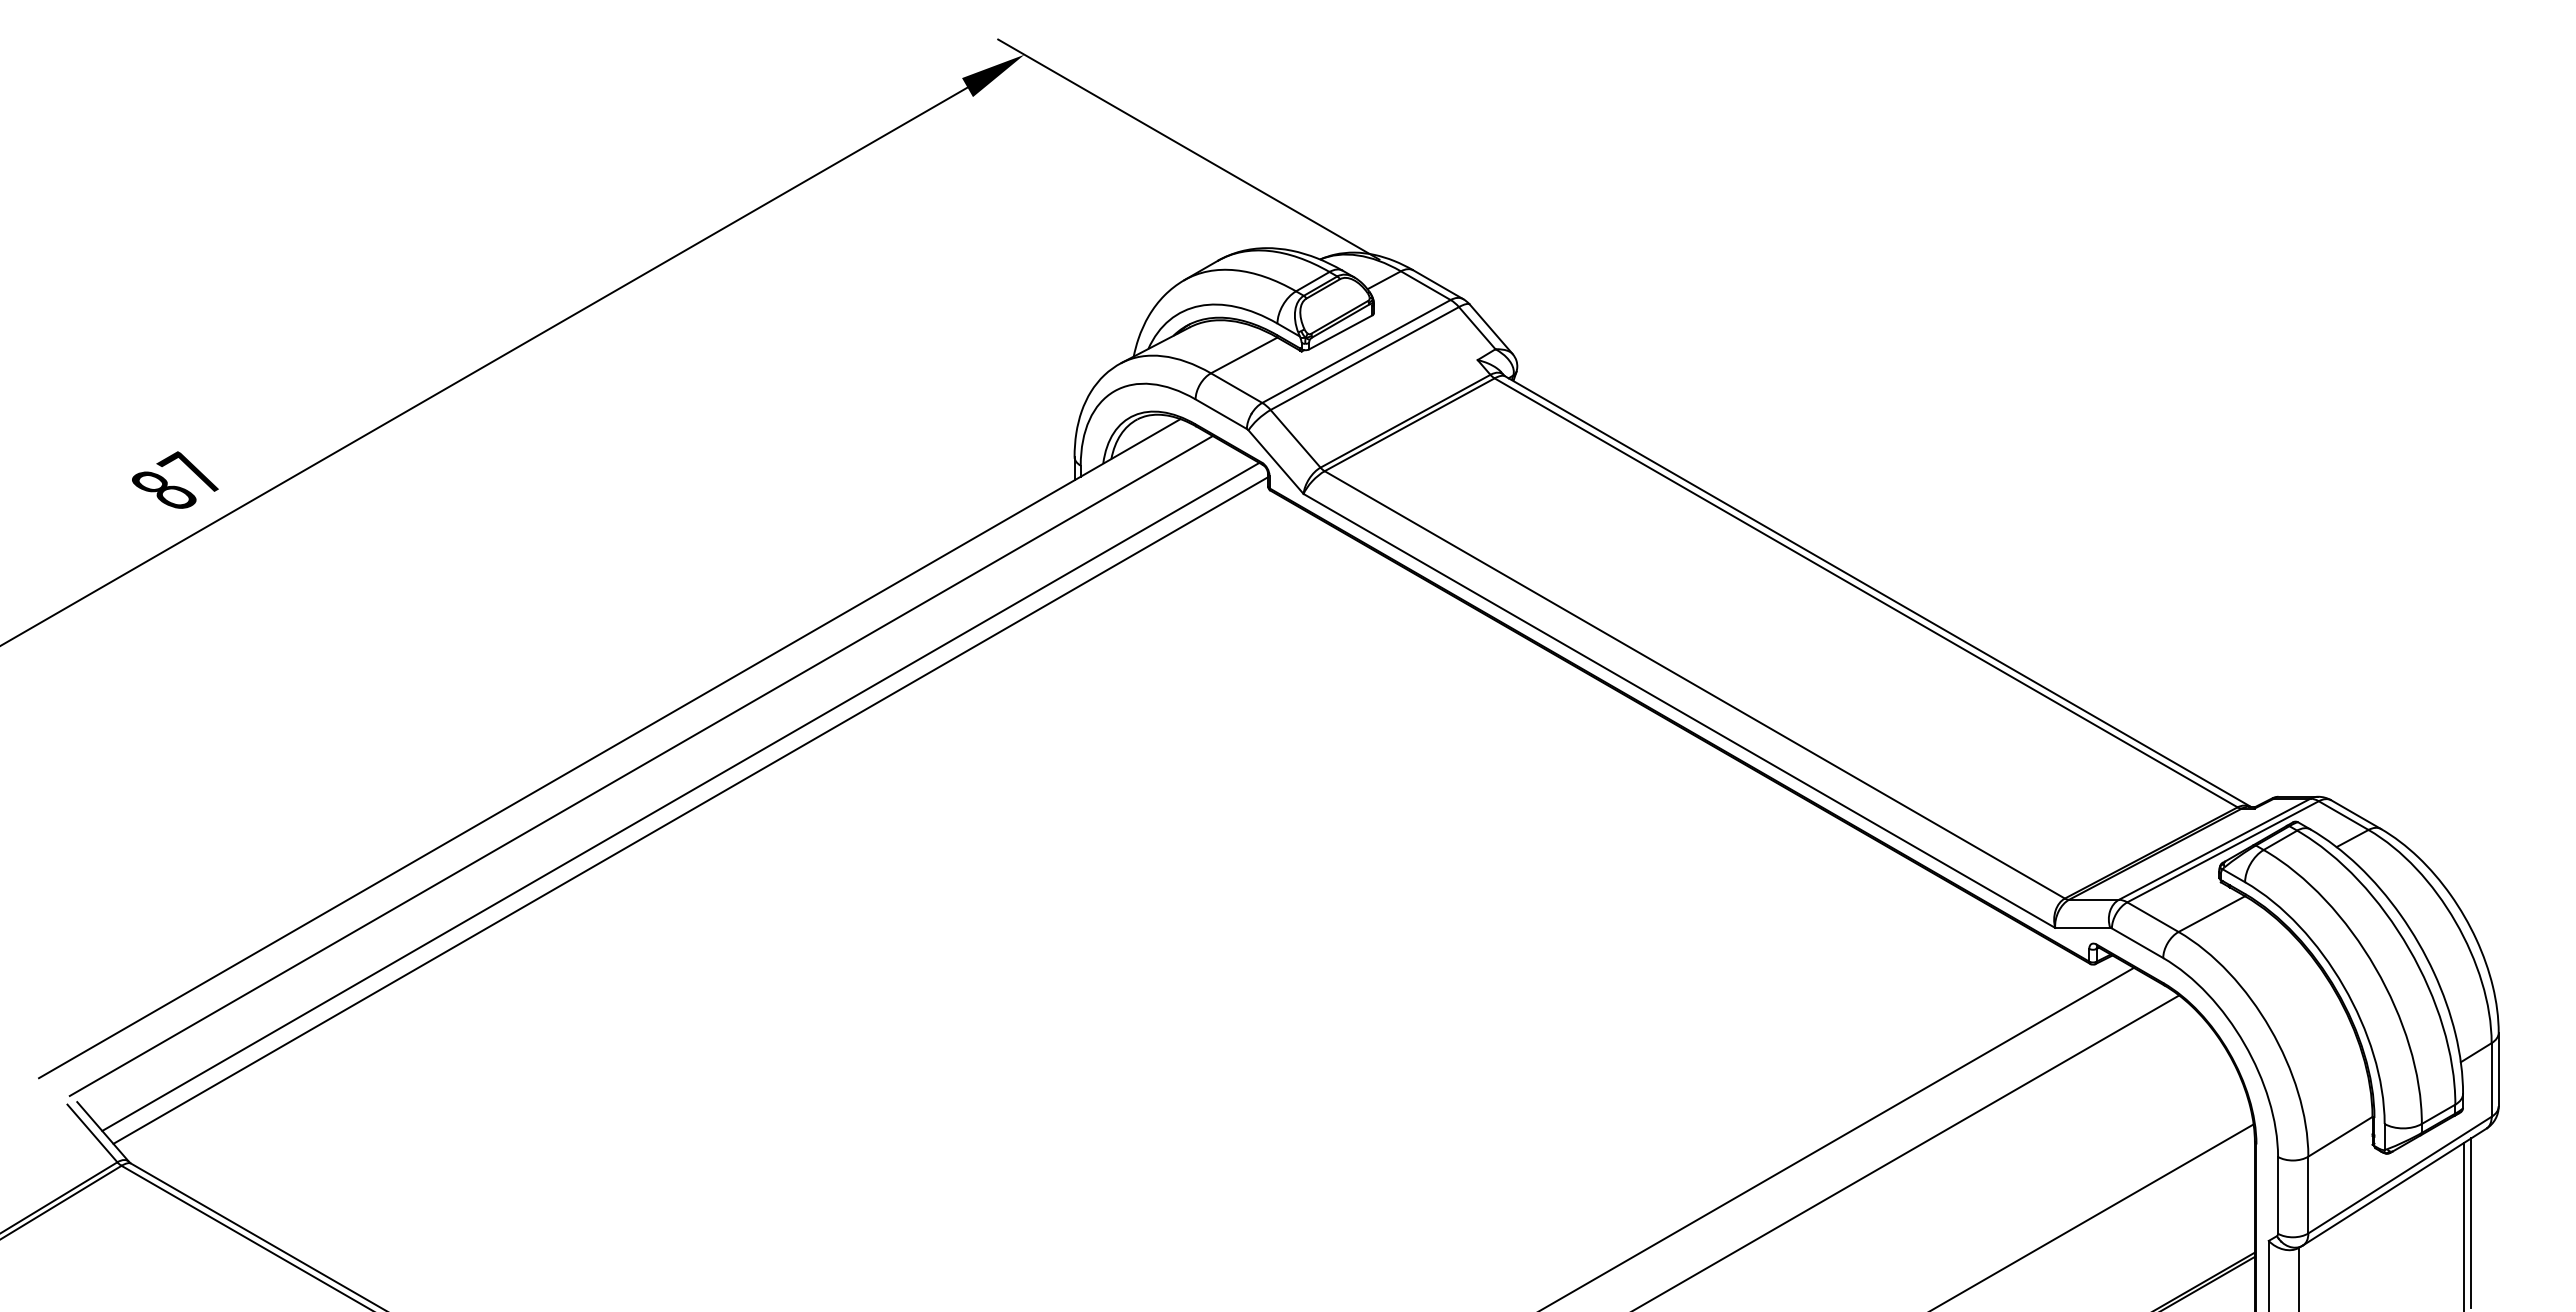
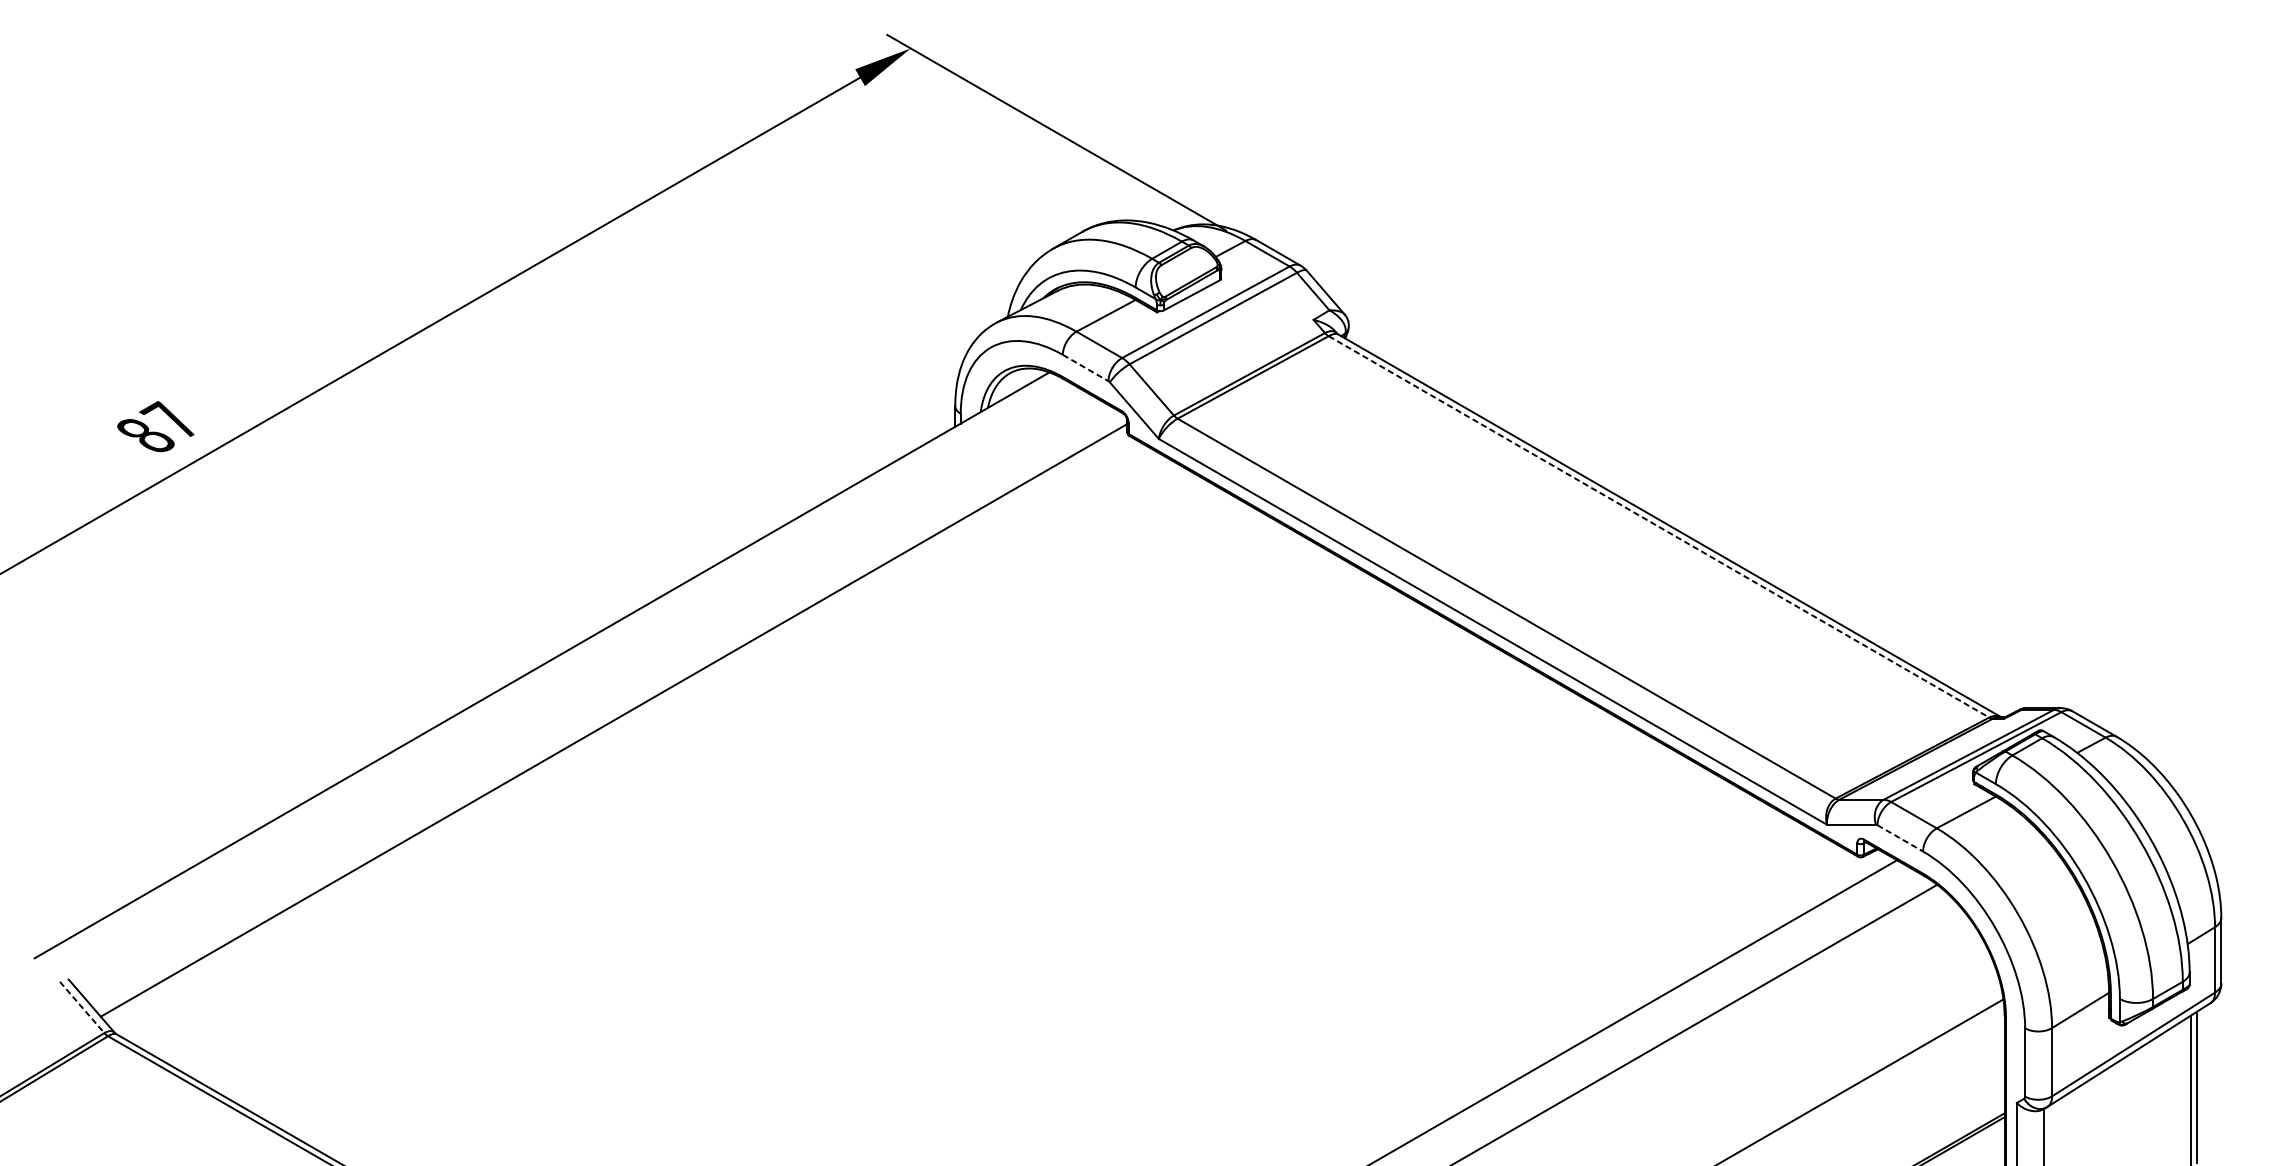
line: (1221, 414) -> (1085, 368), solid -> dashed
line: (1866, 592) -> (1659, 526), solid -> dashed
line: (640, 765) -> (569, 680), removed
line: (680, 796) -> (604, 707), removed
line: (2137, 943) -> (1900, 838), solid -> dashed
line: (92, 1133) -> (82, 1007), solid -> dashed

